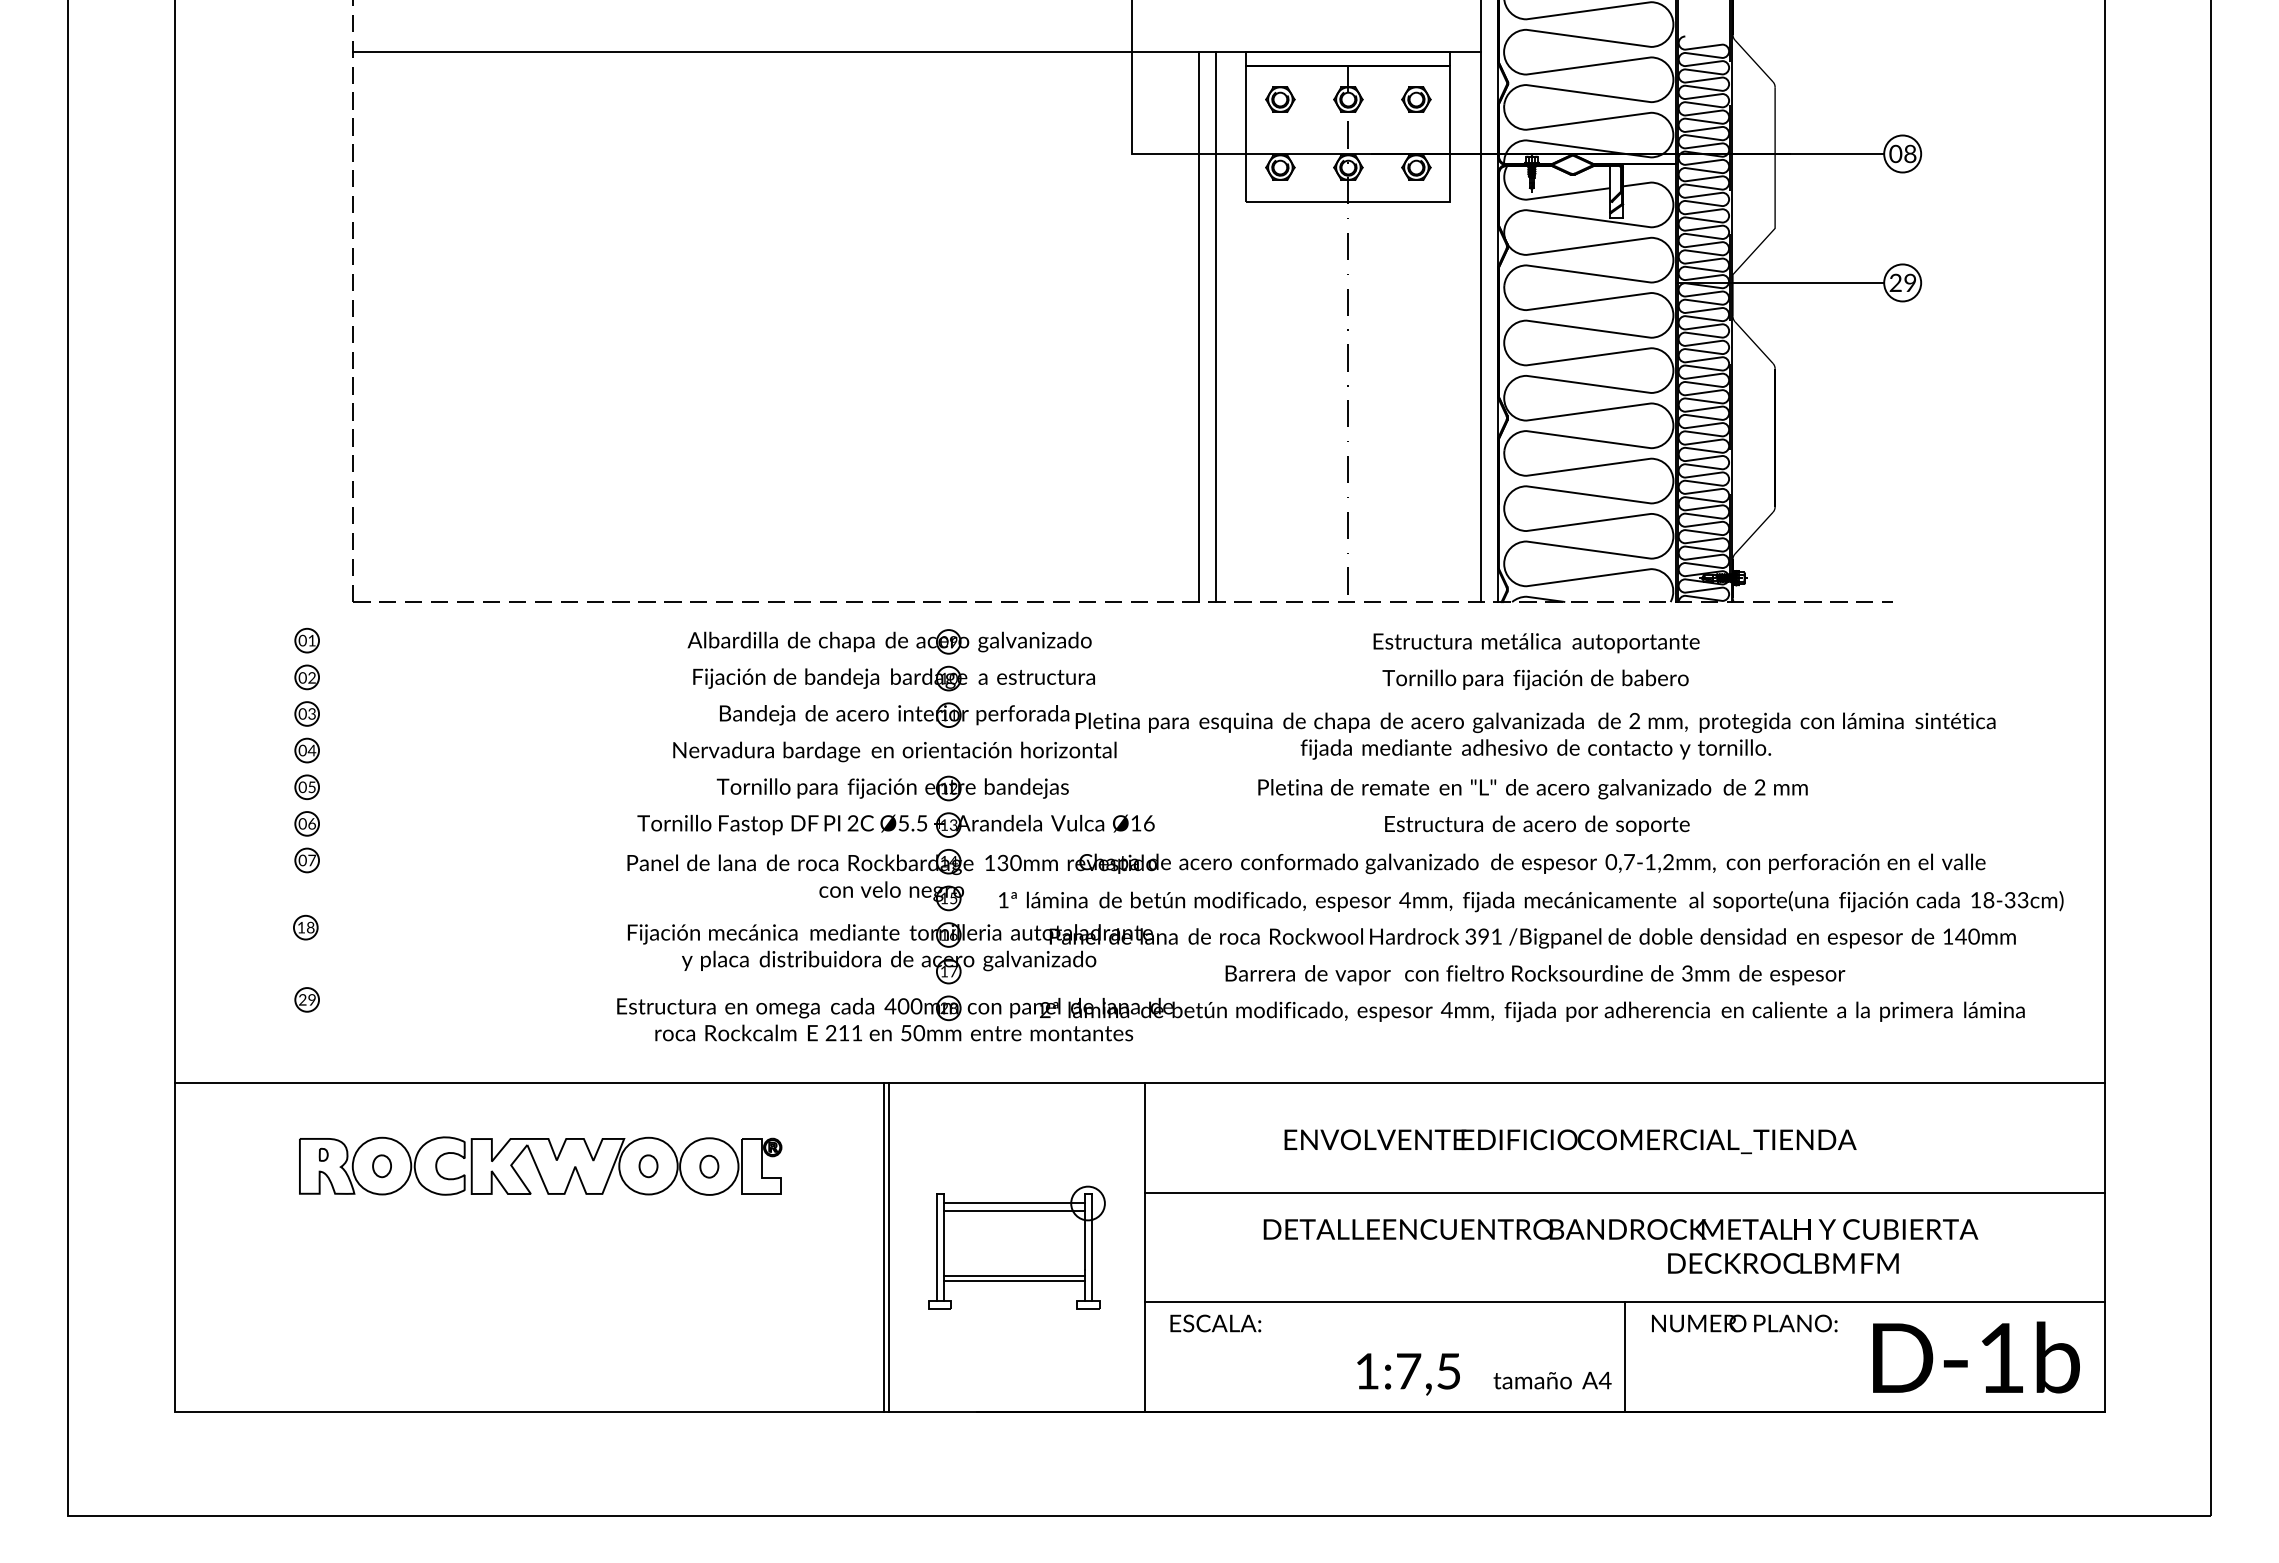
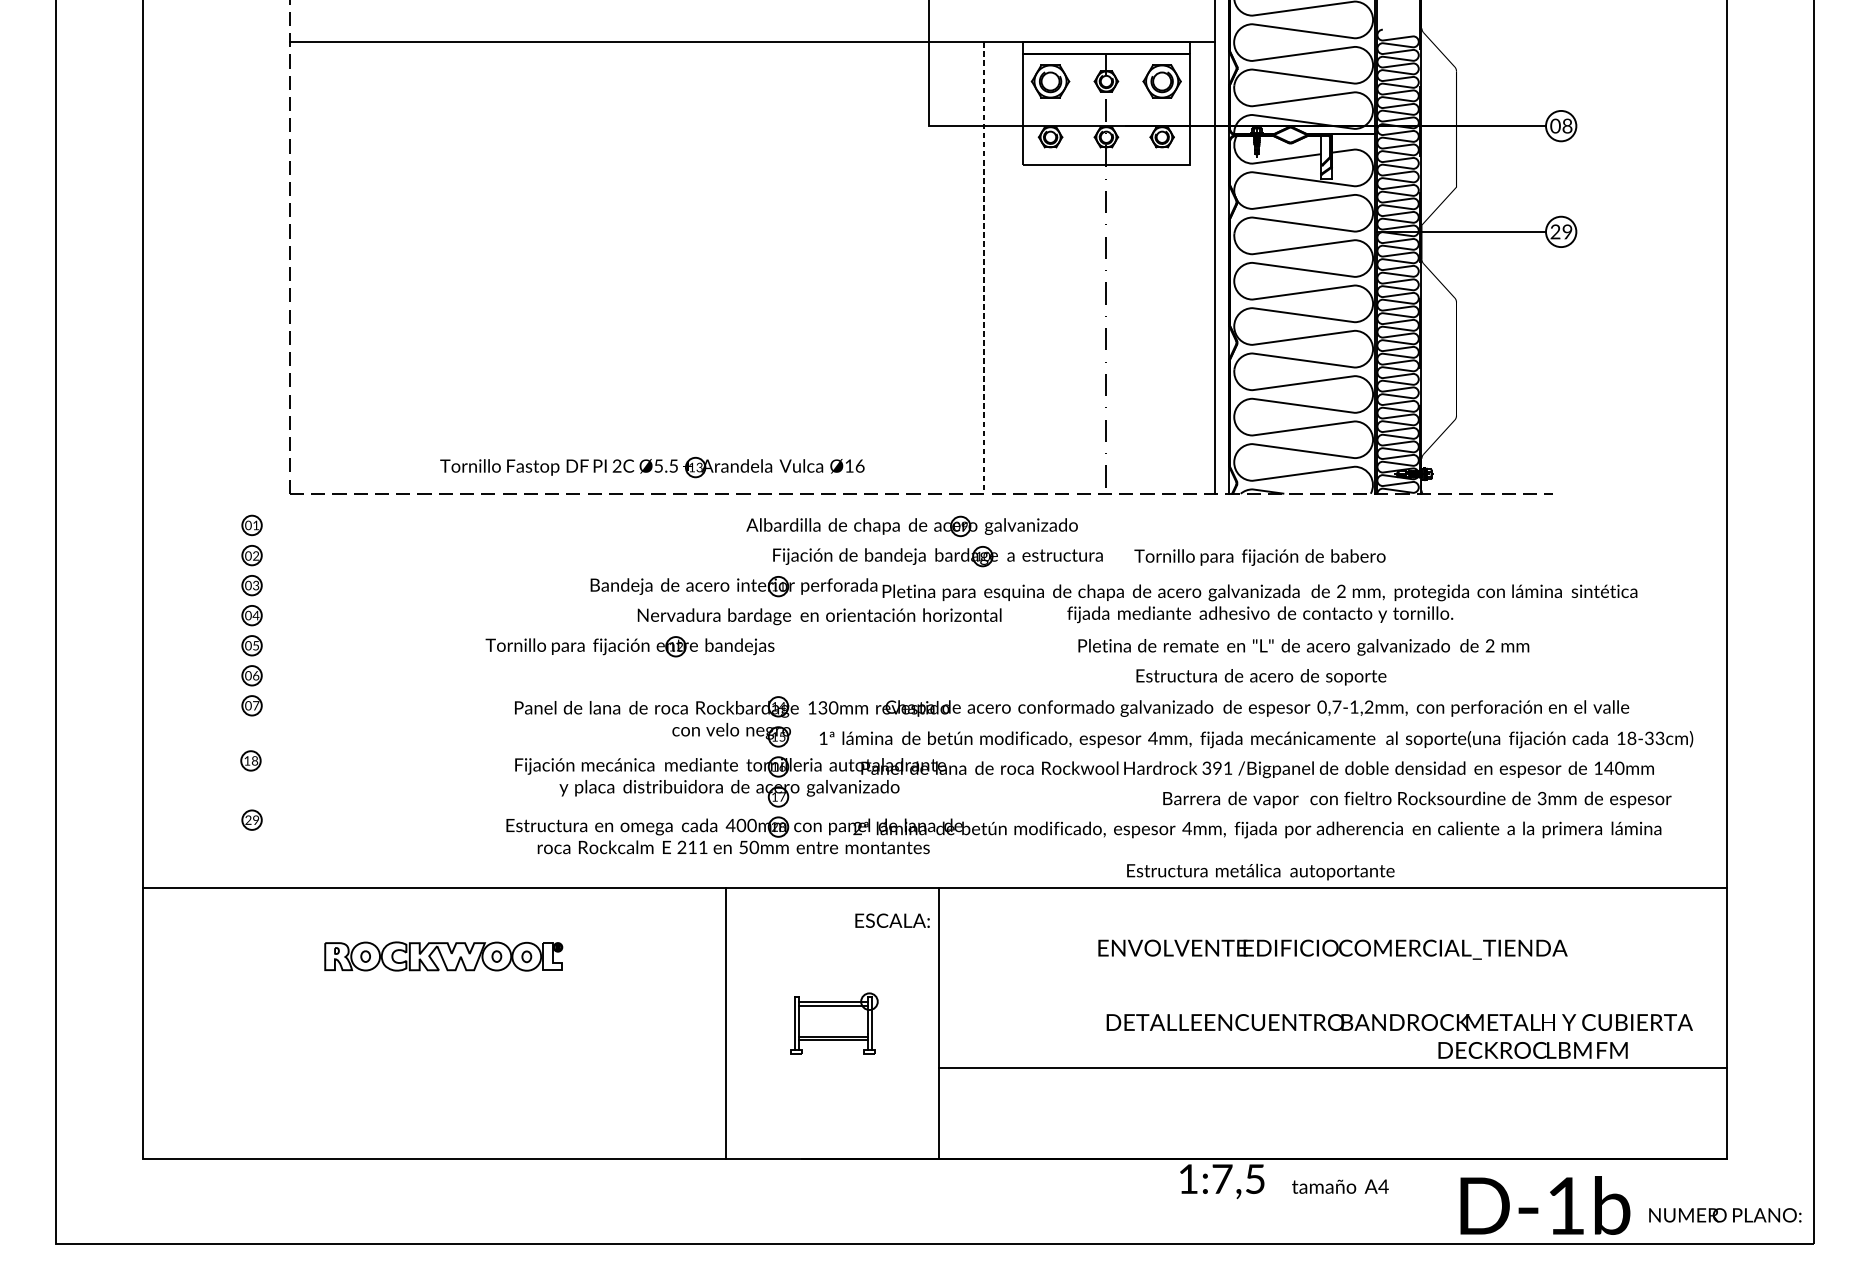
part: (1280, 99) -> (1050, 81), size x1.6
part: (1416, 99) -> (1162, 81), size x1.6
line: (1215, 326) -> (997, 267), removed
line: (1198, 327) -> (983, 268), solid -> dashed
part: (889, 641) -> (912, 526), moved
text: (1536, 643) -> (1260, 872), moved
part: (893, 678) -> (937, 556), moved
text: (894, 751) -> (819, 616), moved
part: (892, 788) -> (629, 646), moved
text: (1532, 789) -> (1303, 647), moved
part: (895, 824) -> (651, 467), moved
text: (1535, 975) -> (1417, 800), moved
text: (1570, 1141) -> (1332, 949), moved
part: (540, 1165) -> (443, 956), size x0.6
line: (1624, 1192) -> (1332, 978), removed
text: (1620, 1246) -> (1399, 1036), moved
line: (889, 1247) -> (729, 1023), removed
part: (1016, 1247) -> (834, 1023), size x0.6
text: (1215, 1323) -> (892, 920), moved
text: (1744, 1323) -> (1725, 1215), moved
line: (1624, 1357) -> (1332, 1113), removed
text: (1976, 1357) -> (1545, 1205), moved
text: (1484, 1374) -> (1284, 1181), moved

